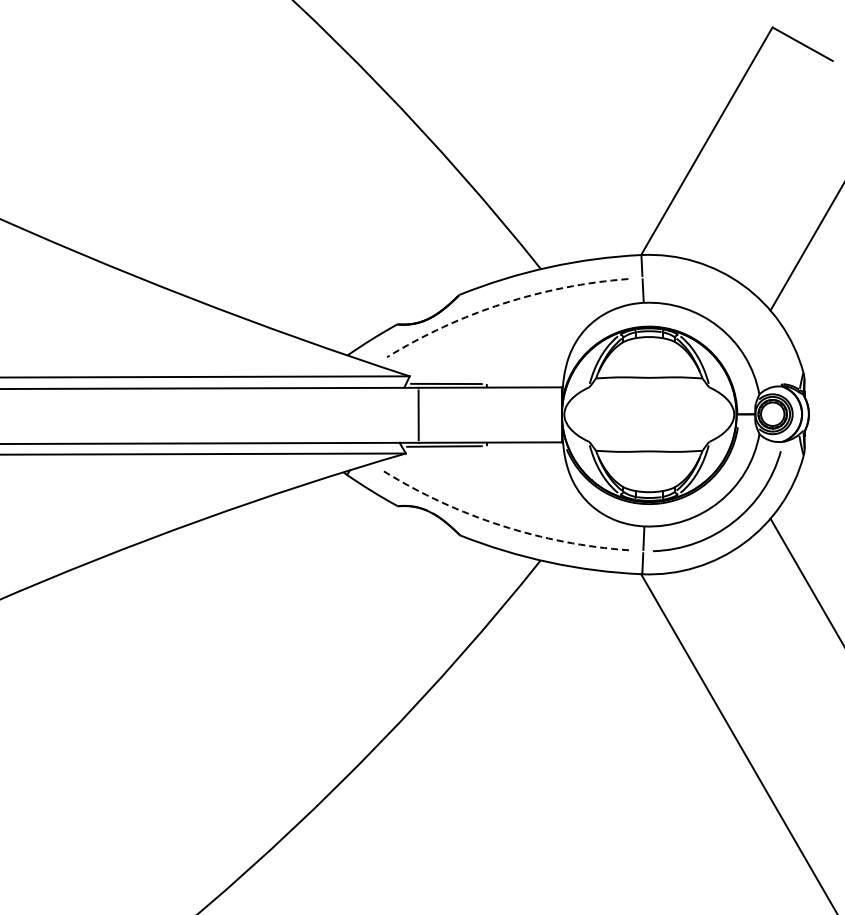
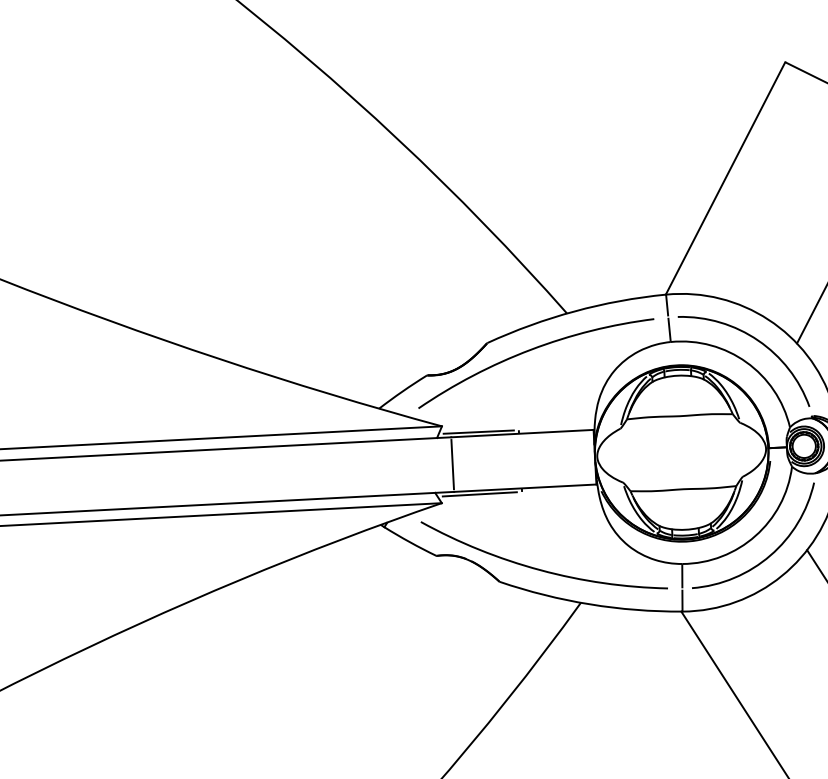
arc: (503, 303) -> (531, 349), dashed -> solid
arc: (730, 306) -> (757, 341), added
arc: (501, 525) -> (540, 570), dashed -> solid

